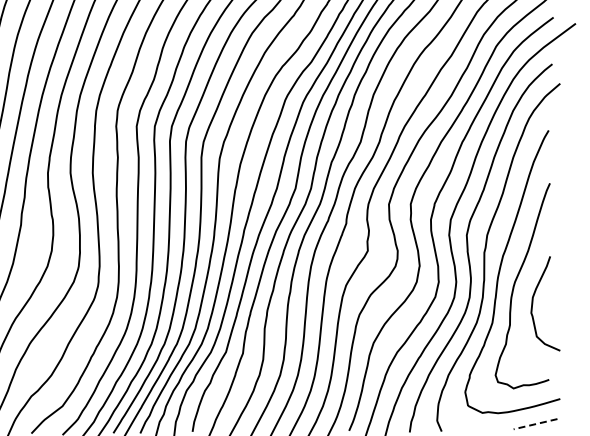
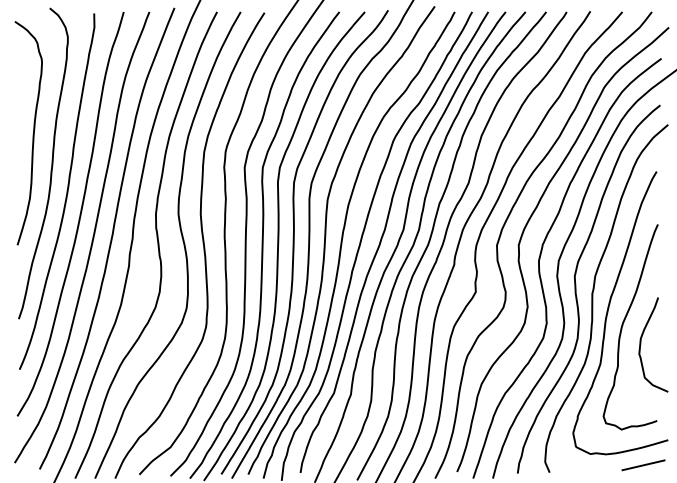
line: (535, 424) -> (643, 465), dashed -> solid

